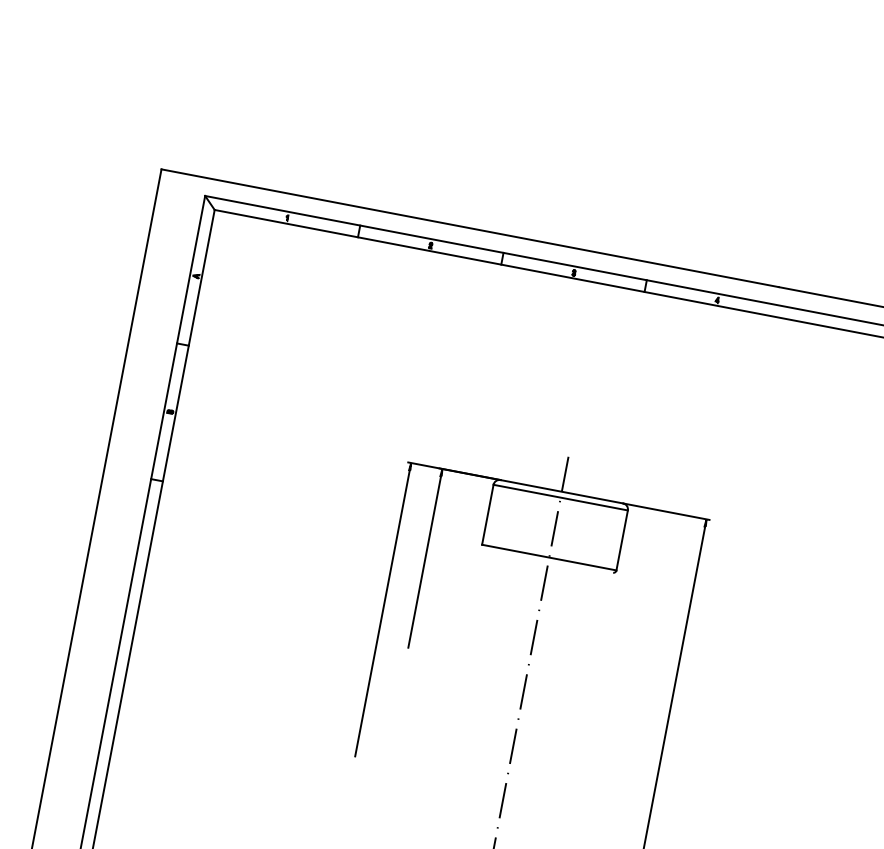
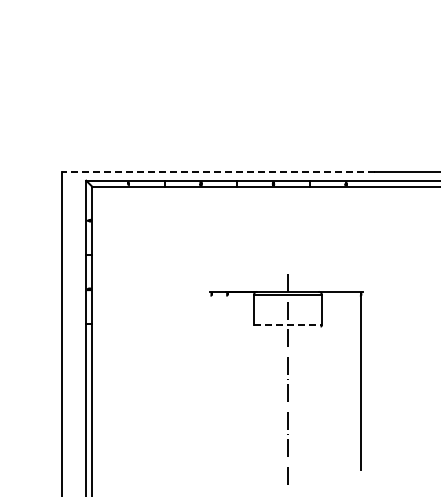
line: (469, 227) -> (218, 171), solid -> dashed
line: (548, 557) -> (287, 325), solid -> dashed
line: (424, 561) -> (227, 338), removed
line: (382, 612) -> (211, 367), removed

